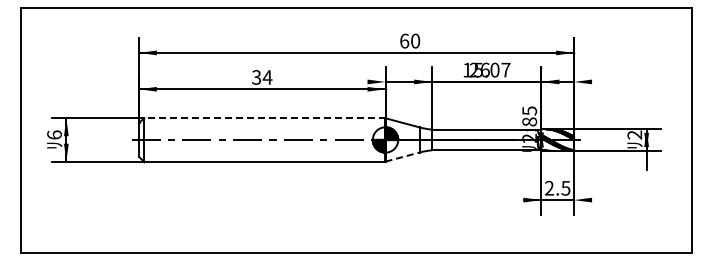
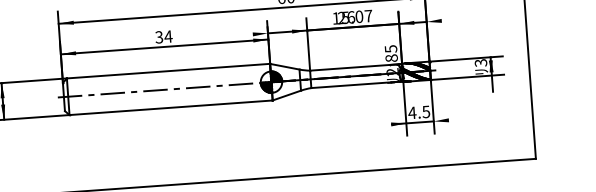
line: (264, 118) -> (168, 71), dashed -> solid
text: (635, 134) -> (481, 62), 2 -> 3
line: (402, 157) -> (286, 95), dashed -> solid
text: (549, 187) -> (412, 112), 2.5 -> 4.5

